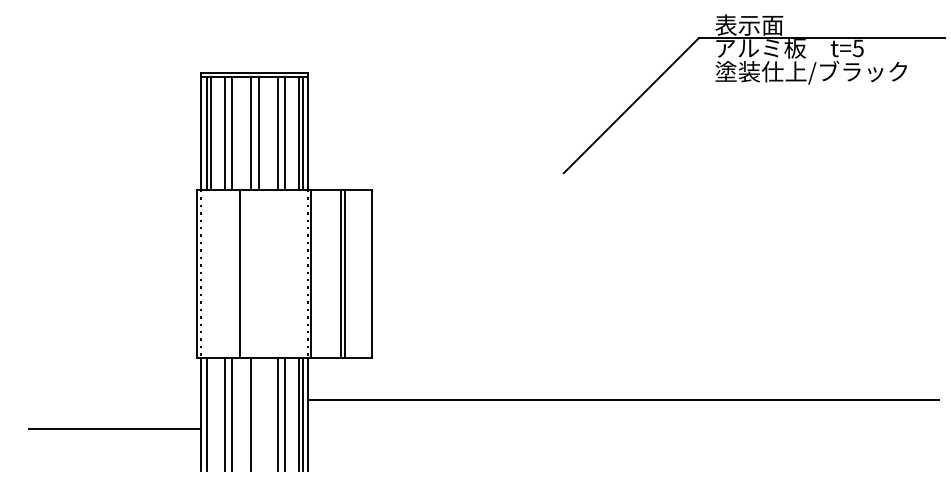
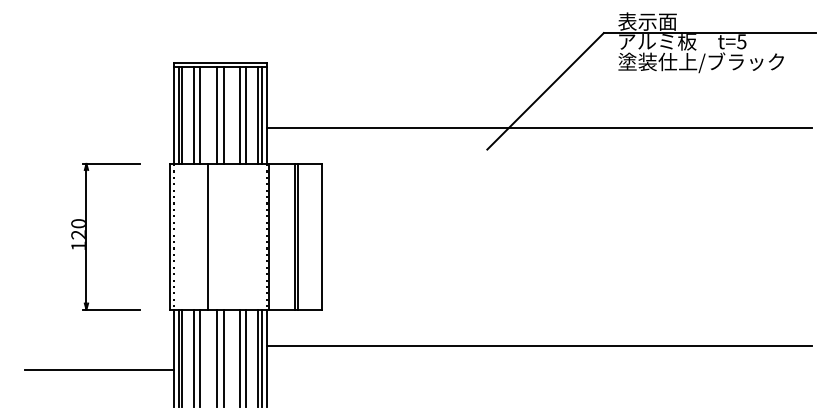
line: (623, 147) -> (538, 127), added
part: (100, 273) -> (86, 236), added
line: (210, 414) -> (182, 358), added
line: (258, 414) -> (223, 358), added

